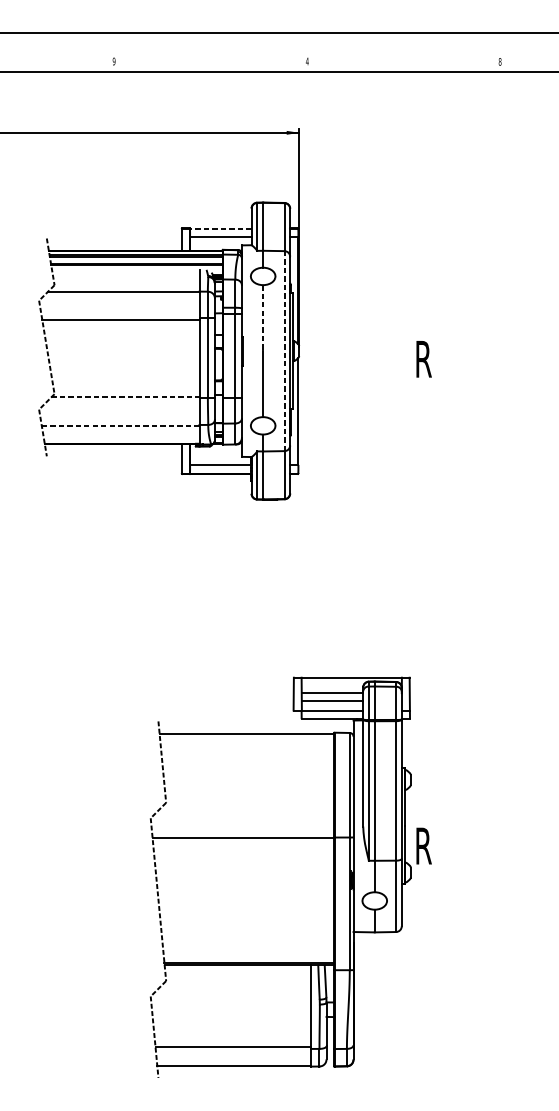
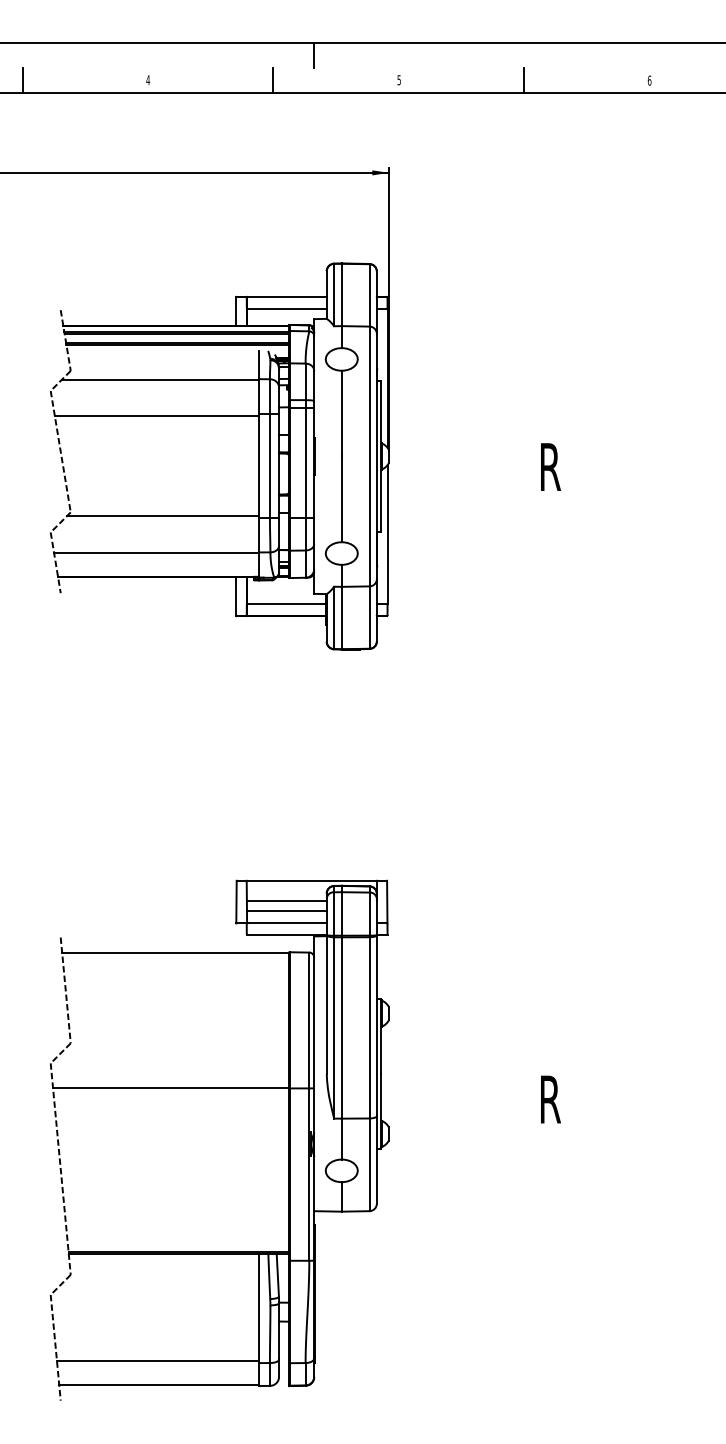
line: (241, 42) -> (313, 55), added
line: (17, 61) -> (22, 80), added
text: (114, 61) -> (148, 80), 9 -> 4
line: (210, 61) -> (273, 80), added
text: (307, 61) -> (399, 80), 4 -> 5
line: (403, 61) -> (524, 80), added
text: (500, 61) -> (649, 80), 8 -> 6
line: (220, 228) -> (286, 297), dashed -> solid
line: (262, 318) -> (341, 413), dashed -> solid
line: (284, 351) -> (369, 456), dashed -> solid
line: (125, 397) -> (163, 516), dashed -> solid
line: (121, 425) -> (157, 553), dashed -> solid
part: (280, 837) -> (219, 1088), moved

